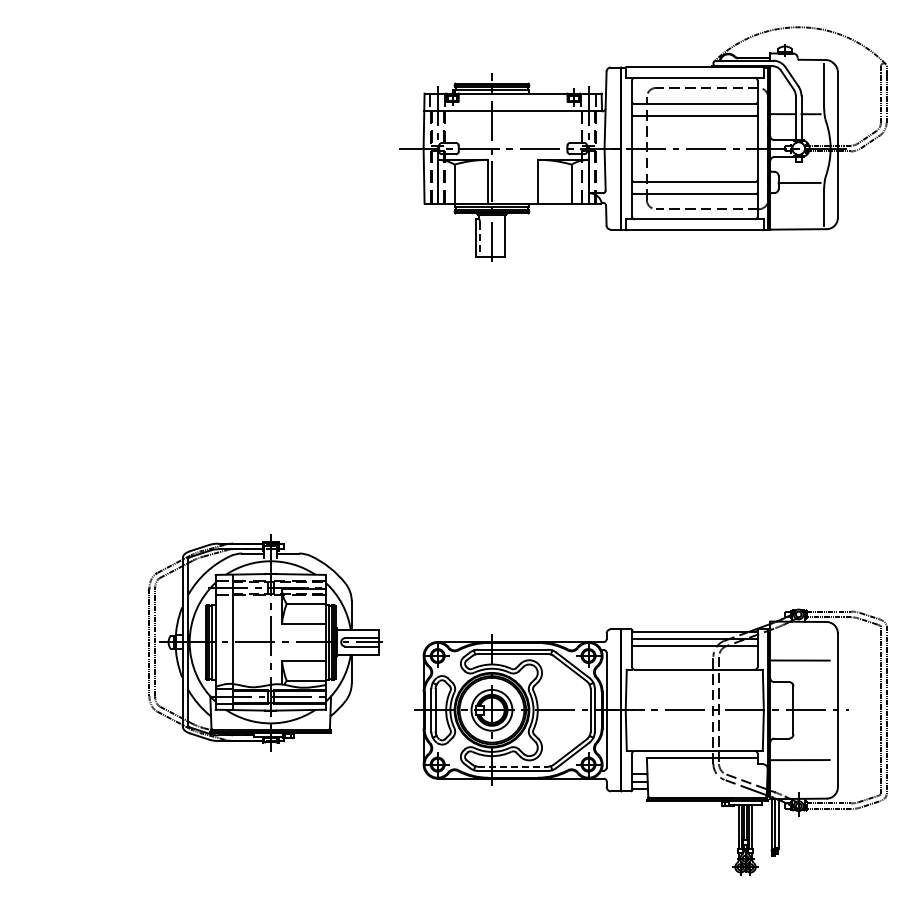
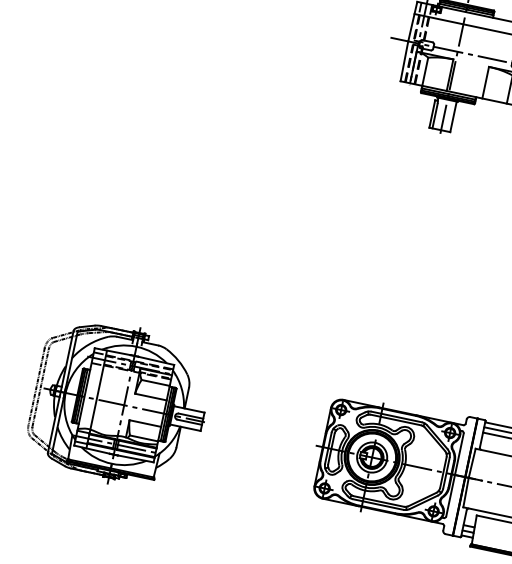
line: (480, 240) -> (435, 116), dashed -> solid
part: (265, 642) -> (120, 404), moved
line: (513, 766) -> (379, 501), dashed -> solid

